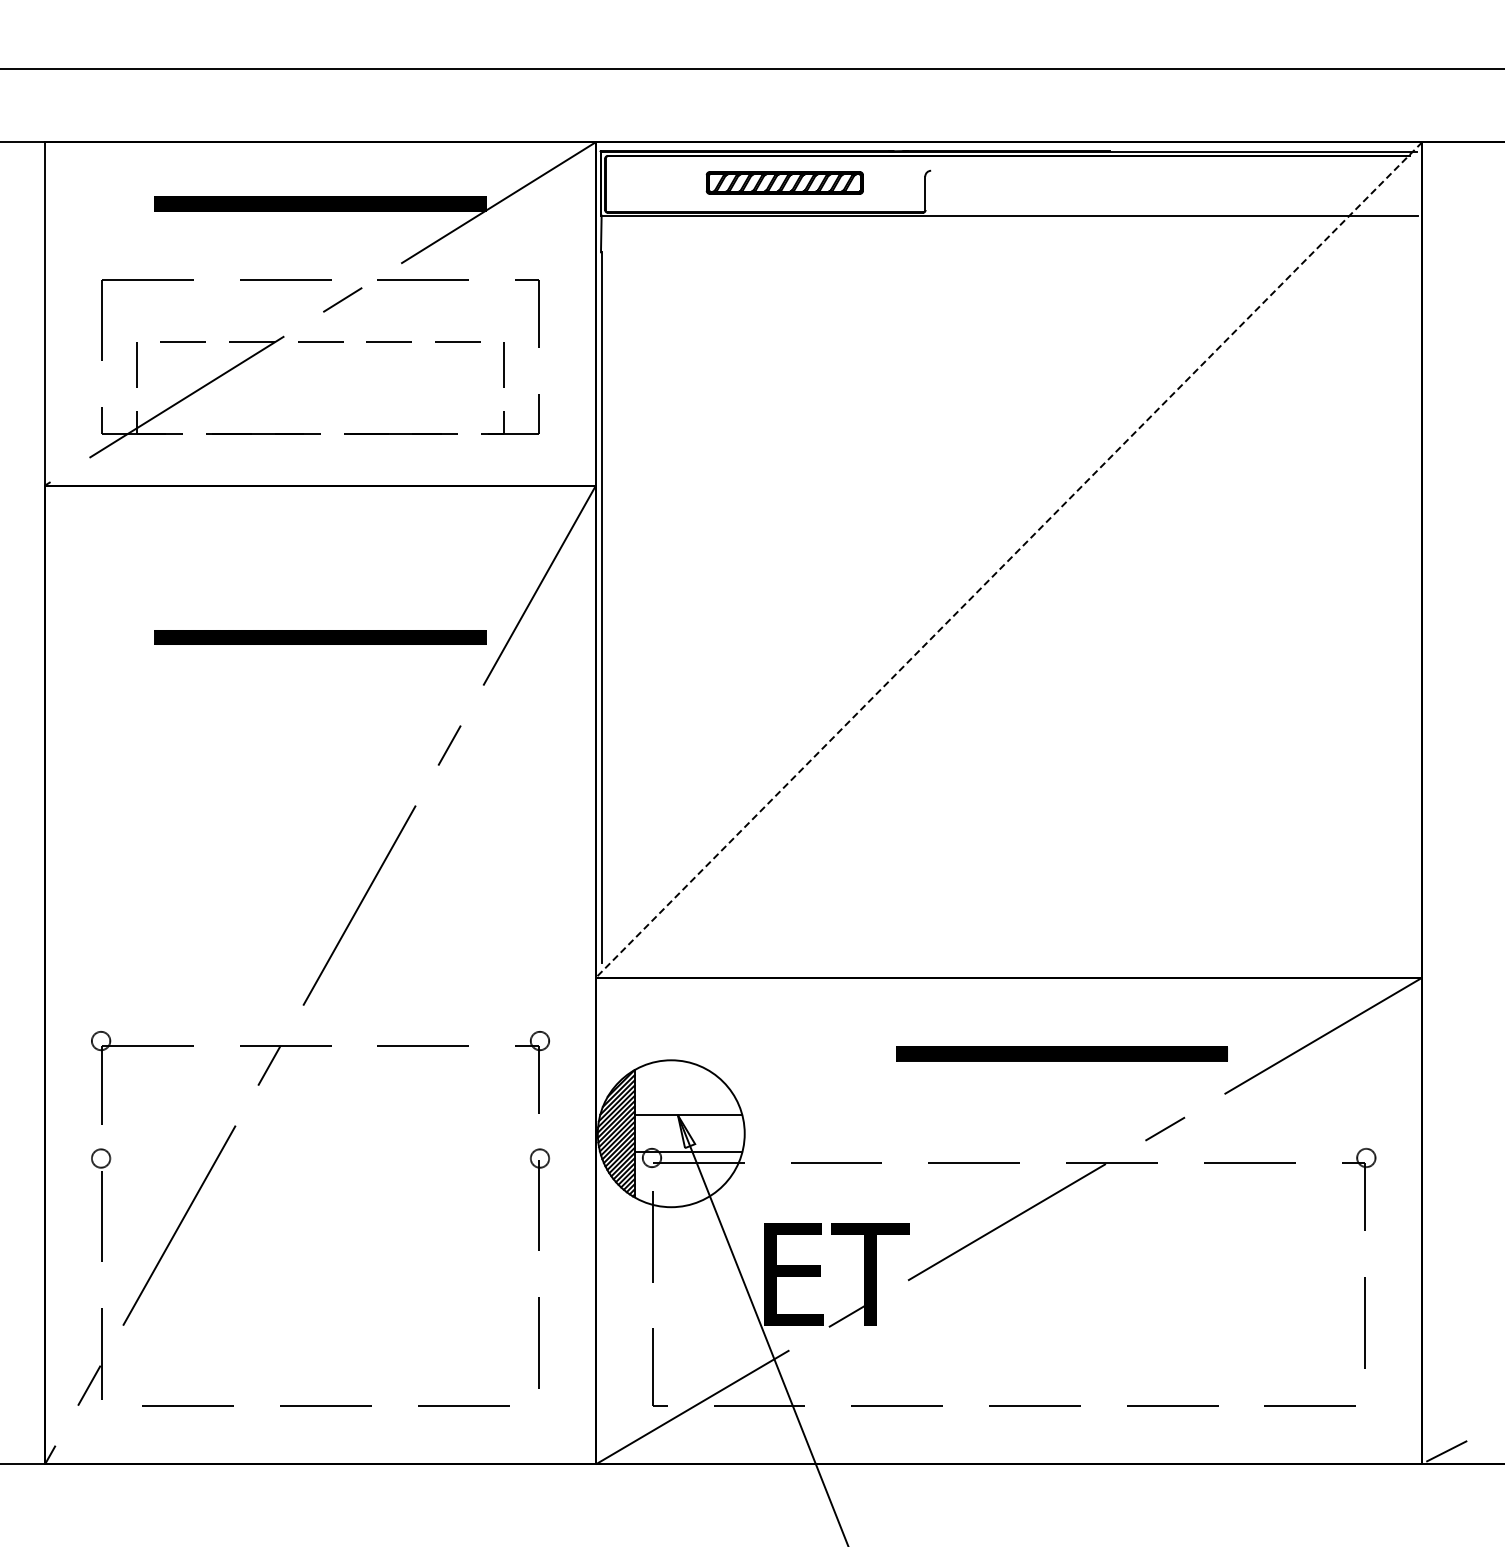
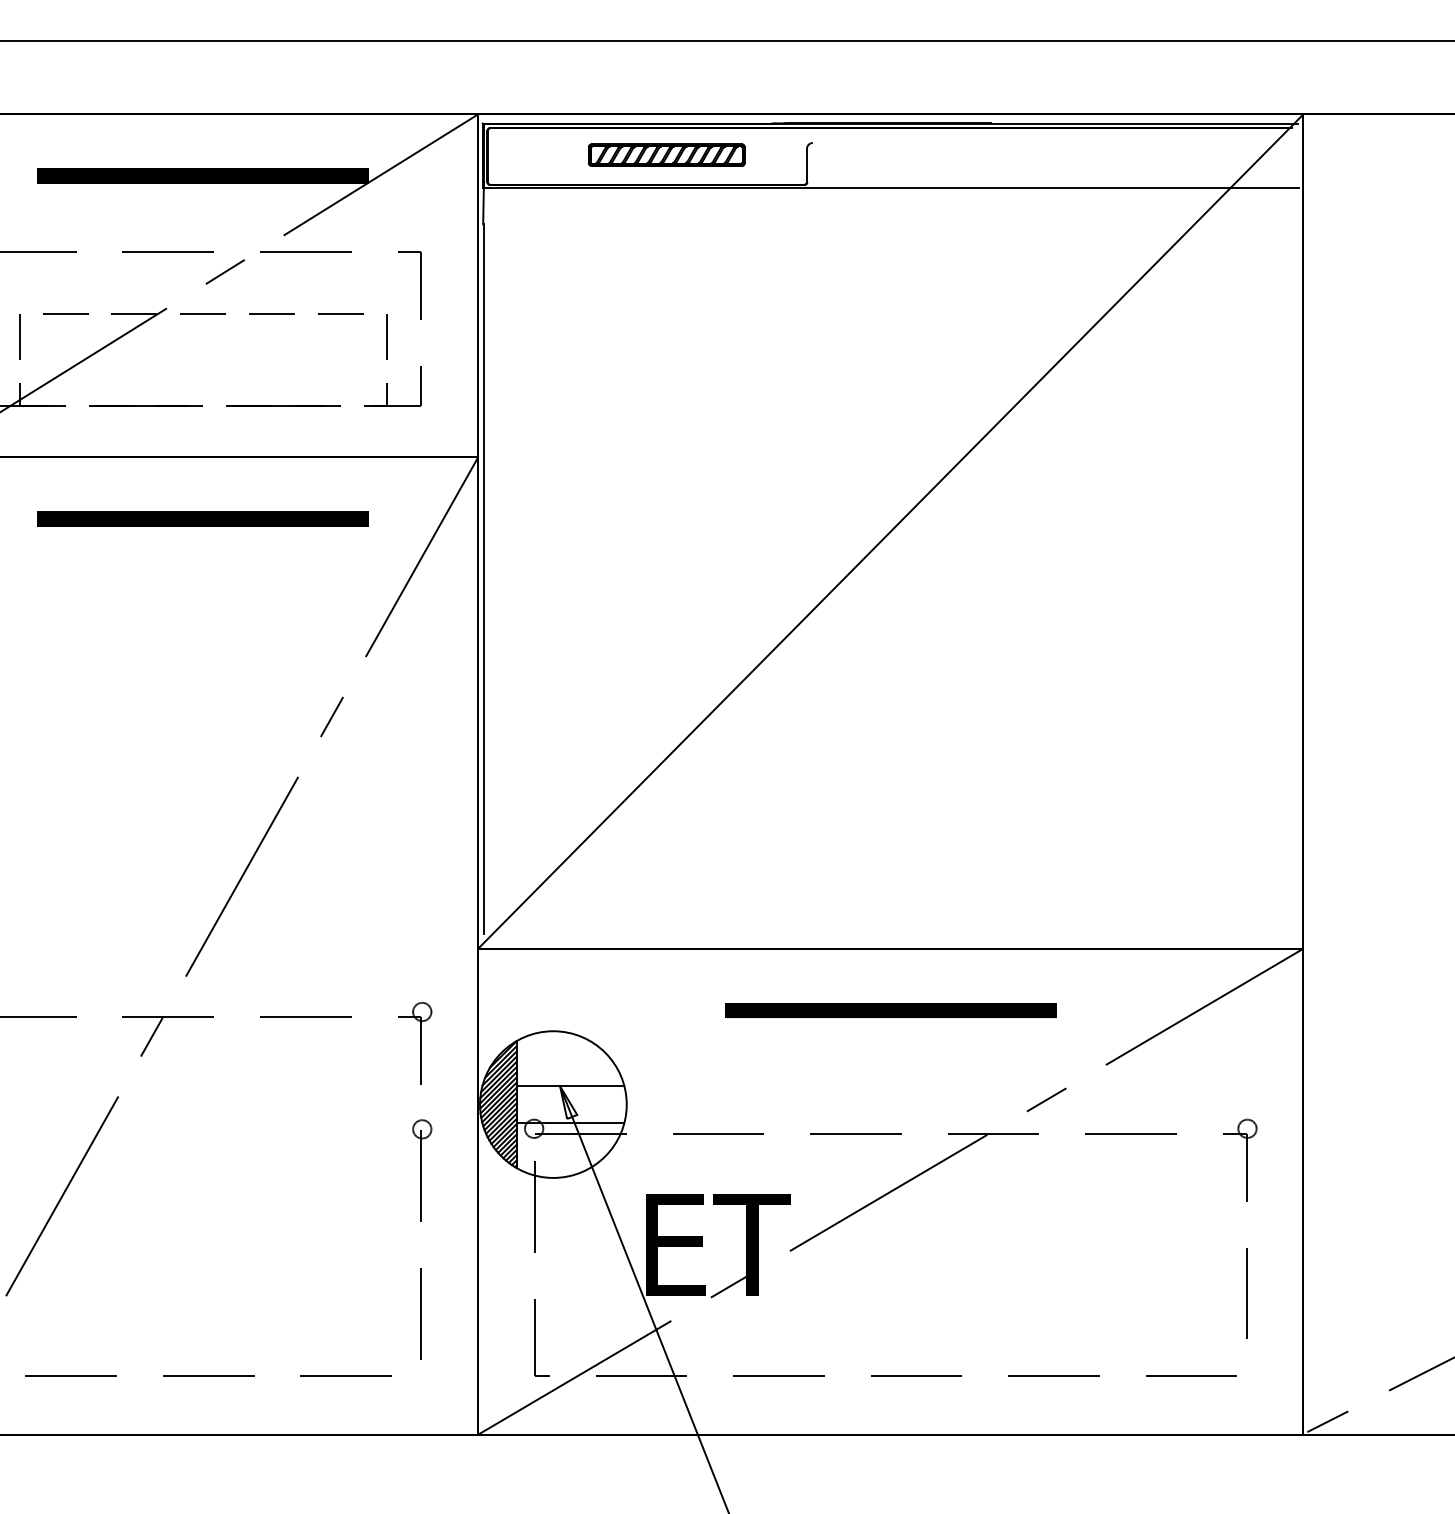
line: (1009, 559) -> (891, 531), dashed -> solid
part: (320, 637) -> (203, 519), moved
part: (1061, 1053) -> (890, 1010), moved

